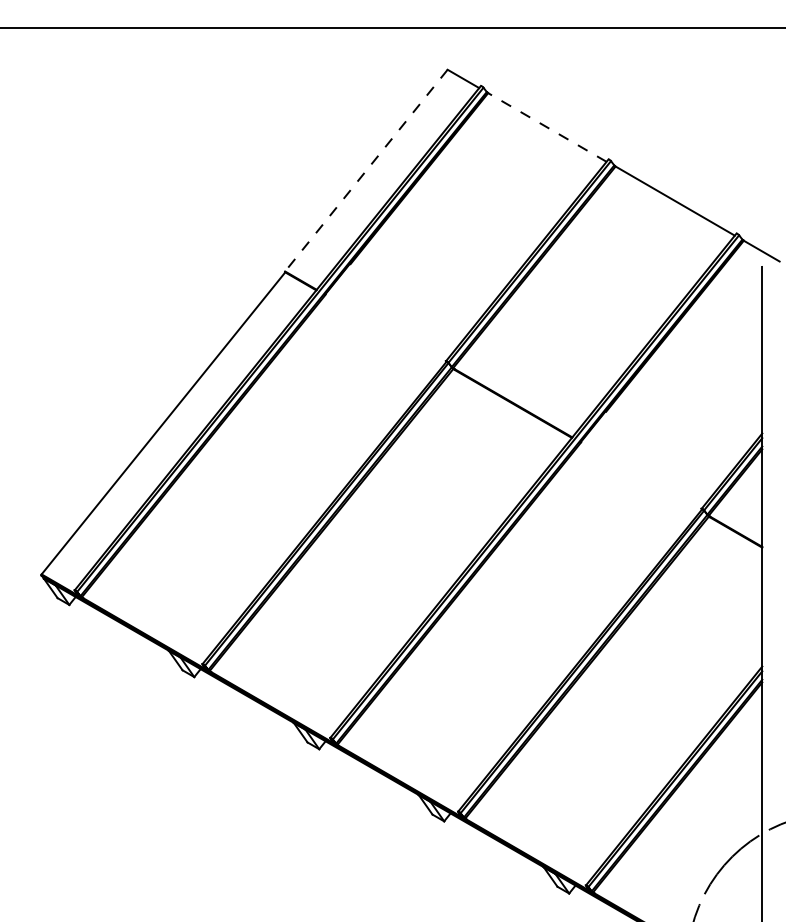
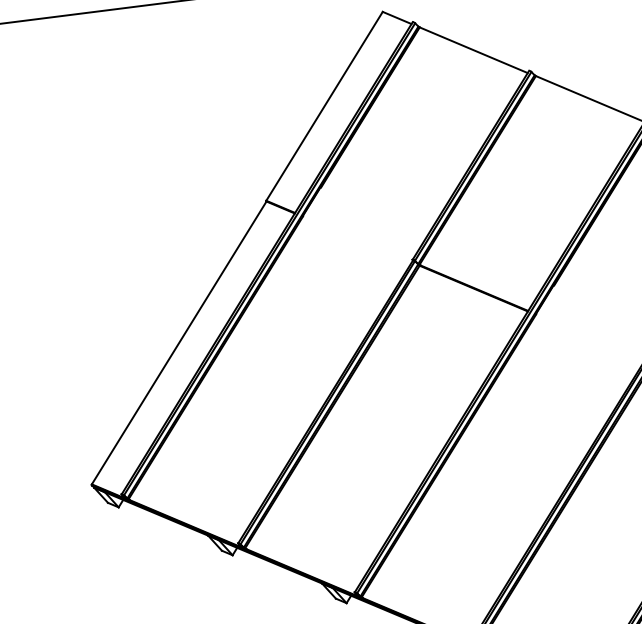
line: (547, 127) -> (473, 50), dashed -> solid
line: (366, 170) -> (324, 106), dashed -> solid

